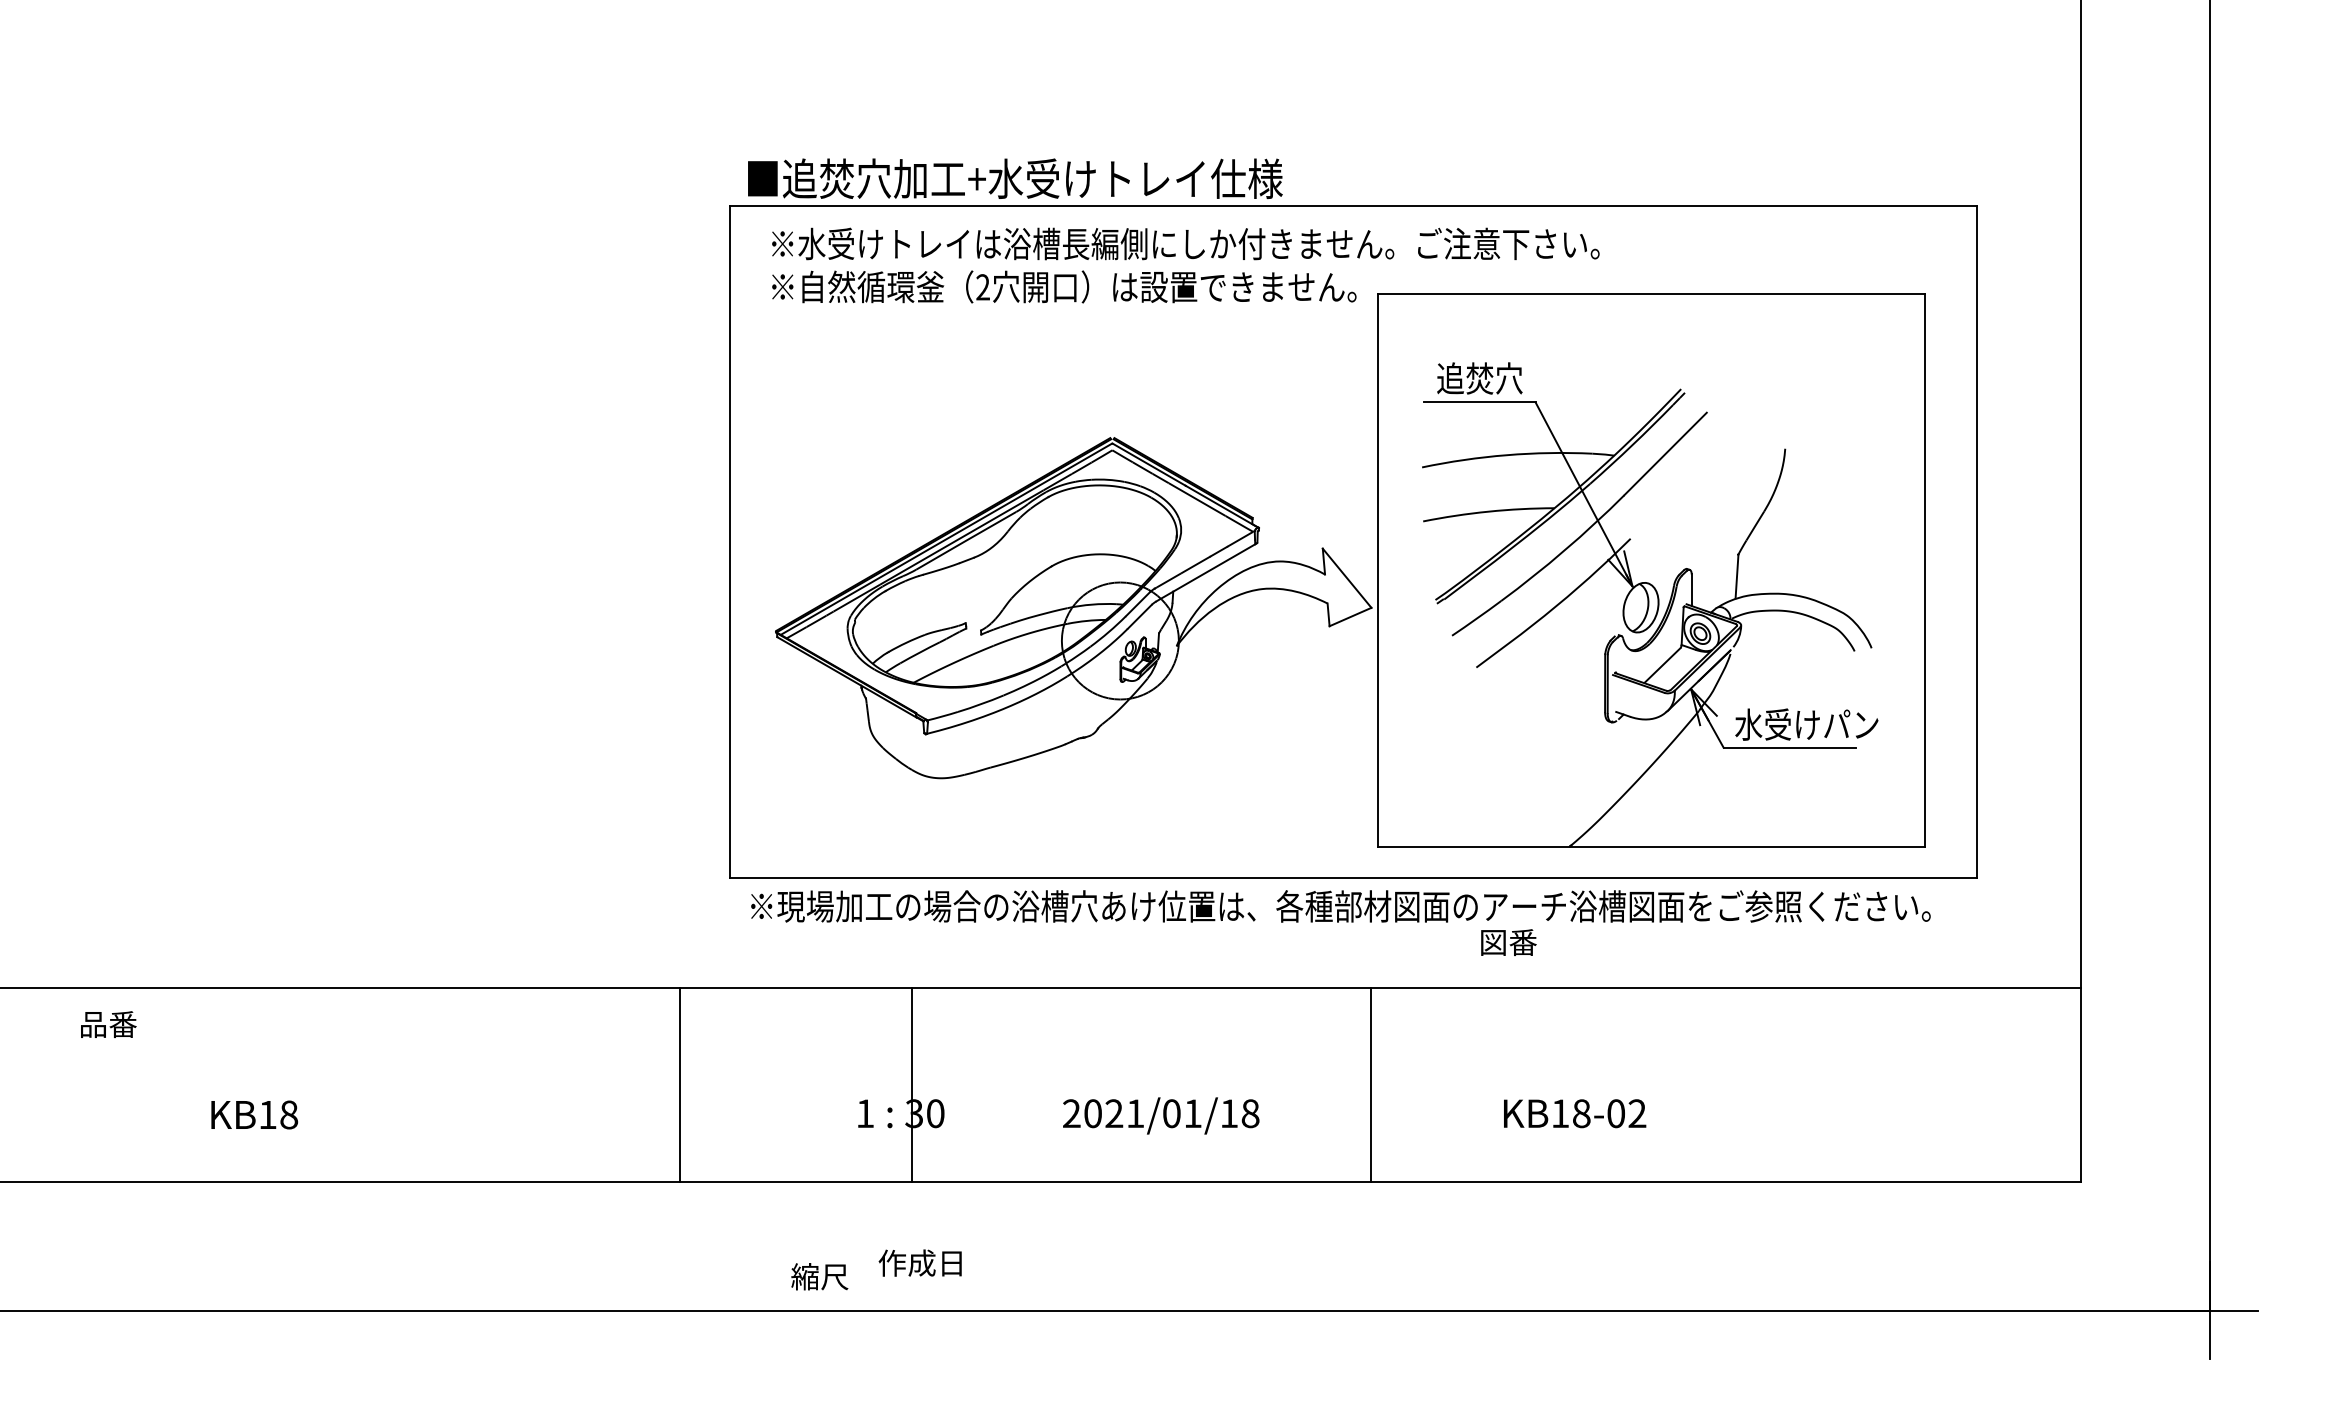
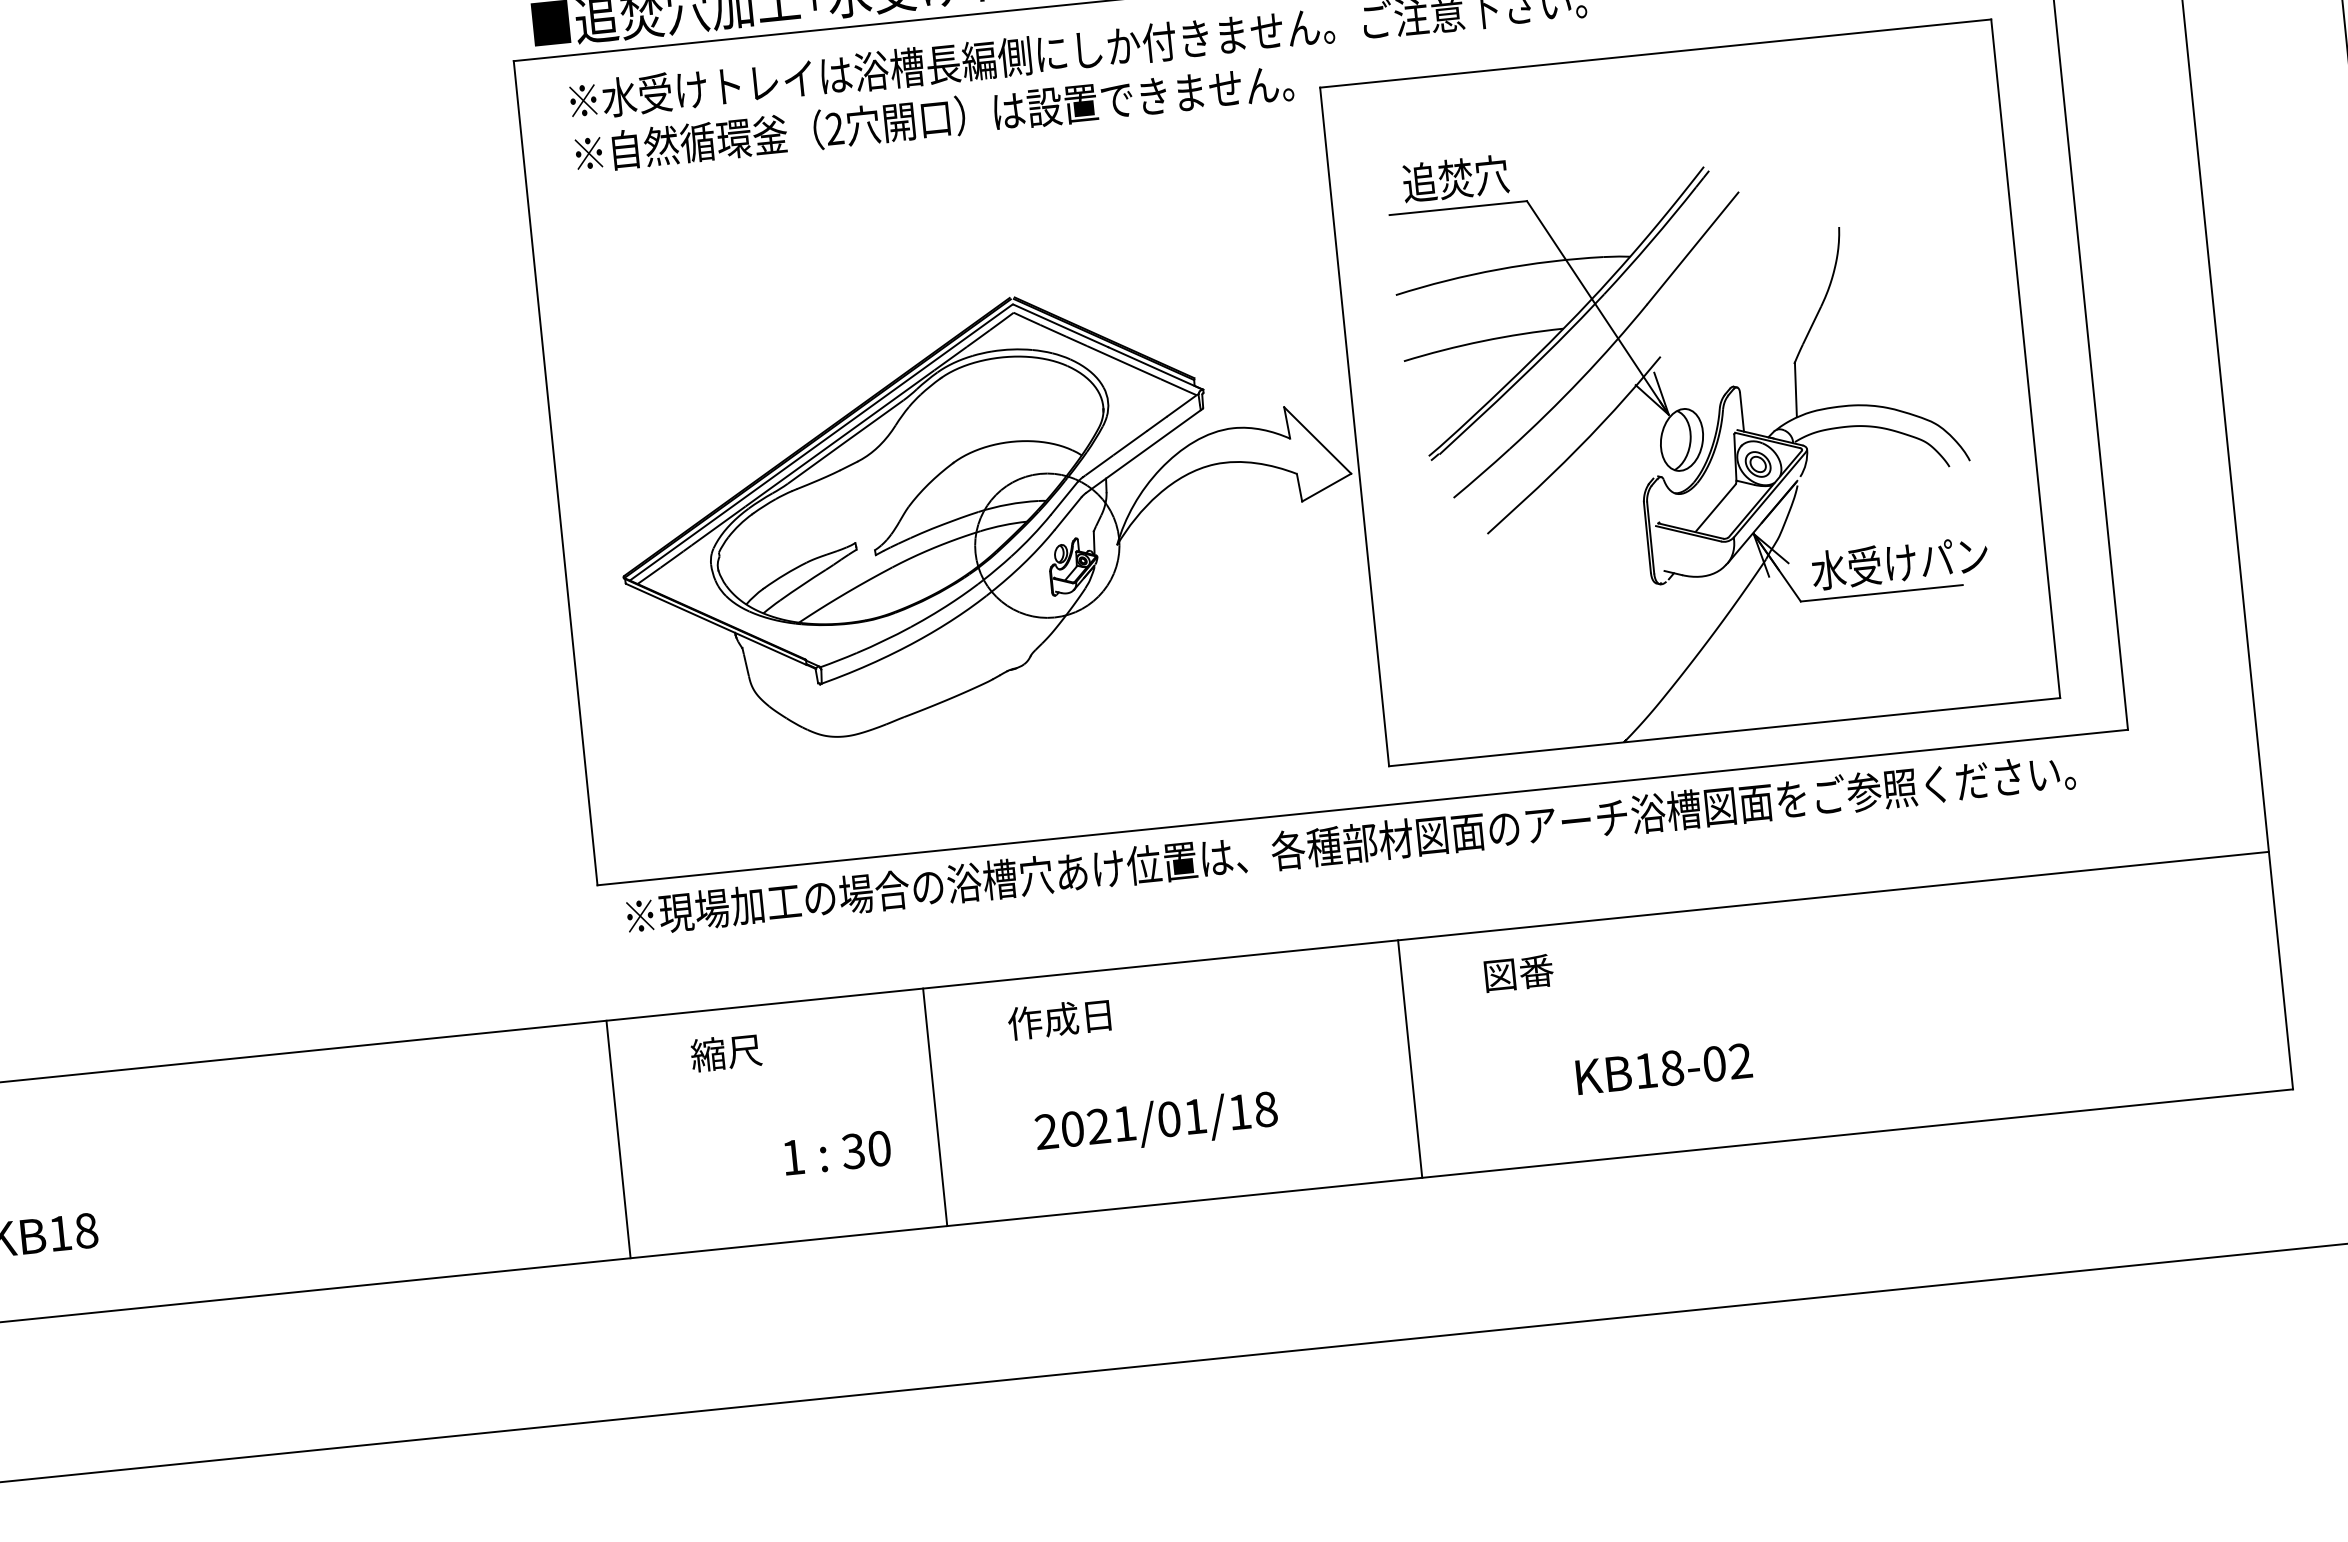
text: (1508, 942) -> (1518, 973), moved
line: (679, 1084) -> (618, 1139), moved
line: (911, 1084) -> (934, 1106), moved
text: (919, 1262) -> (1058, 1018), moved
text: (819, 1276) -> (725, 1052), moved

